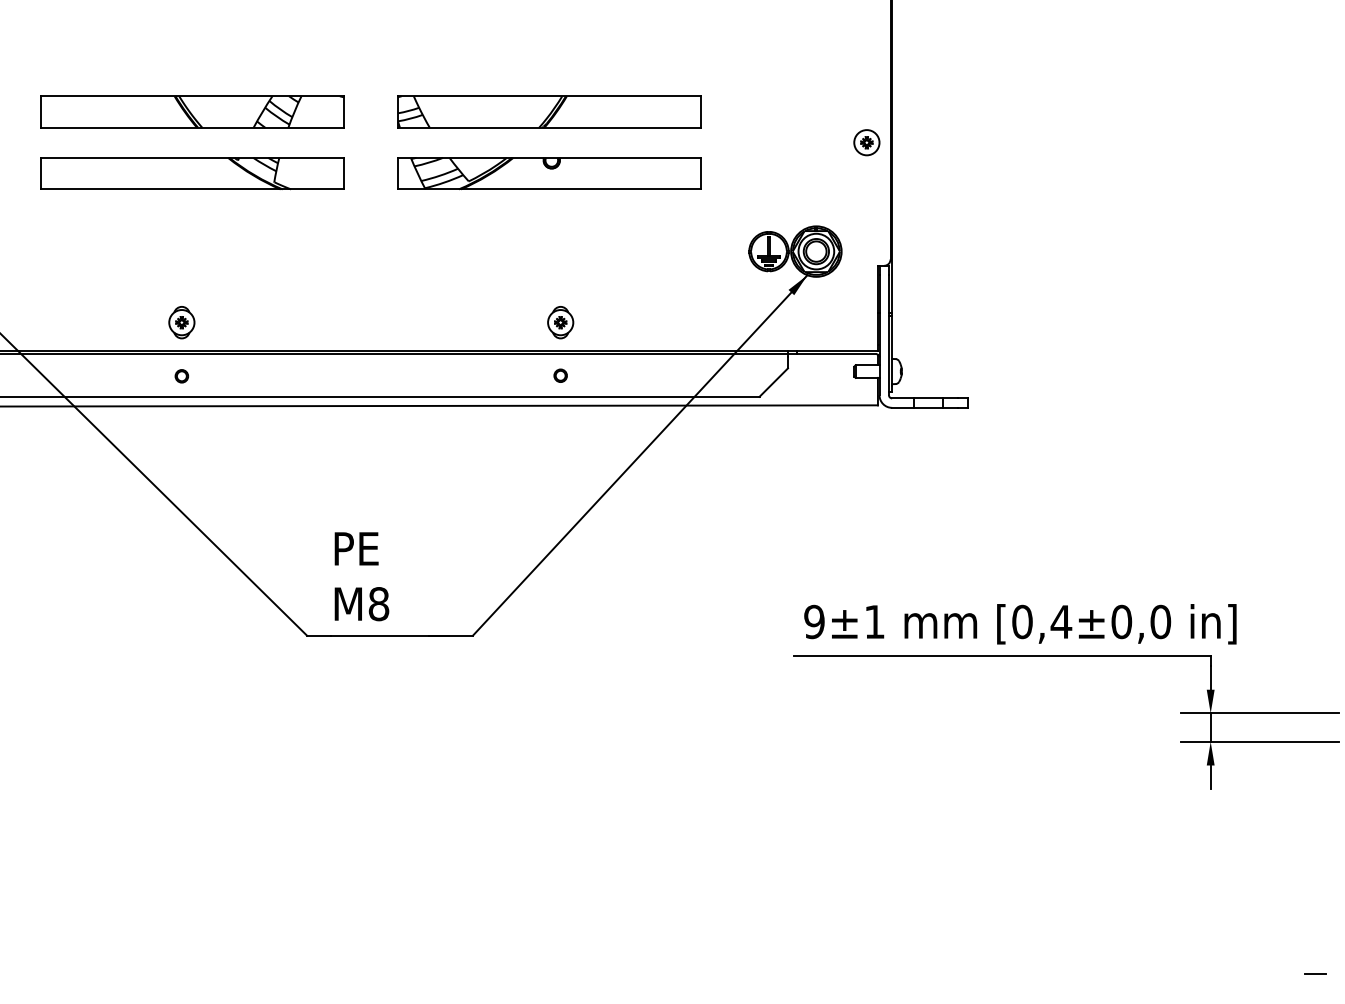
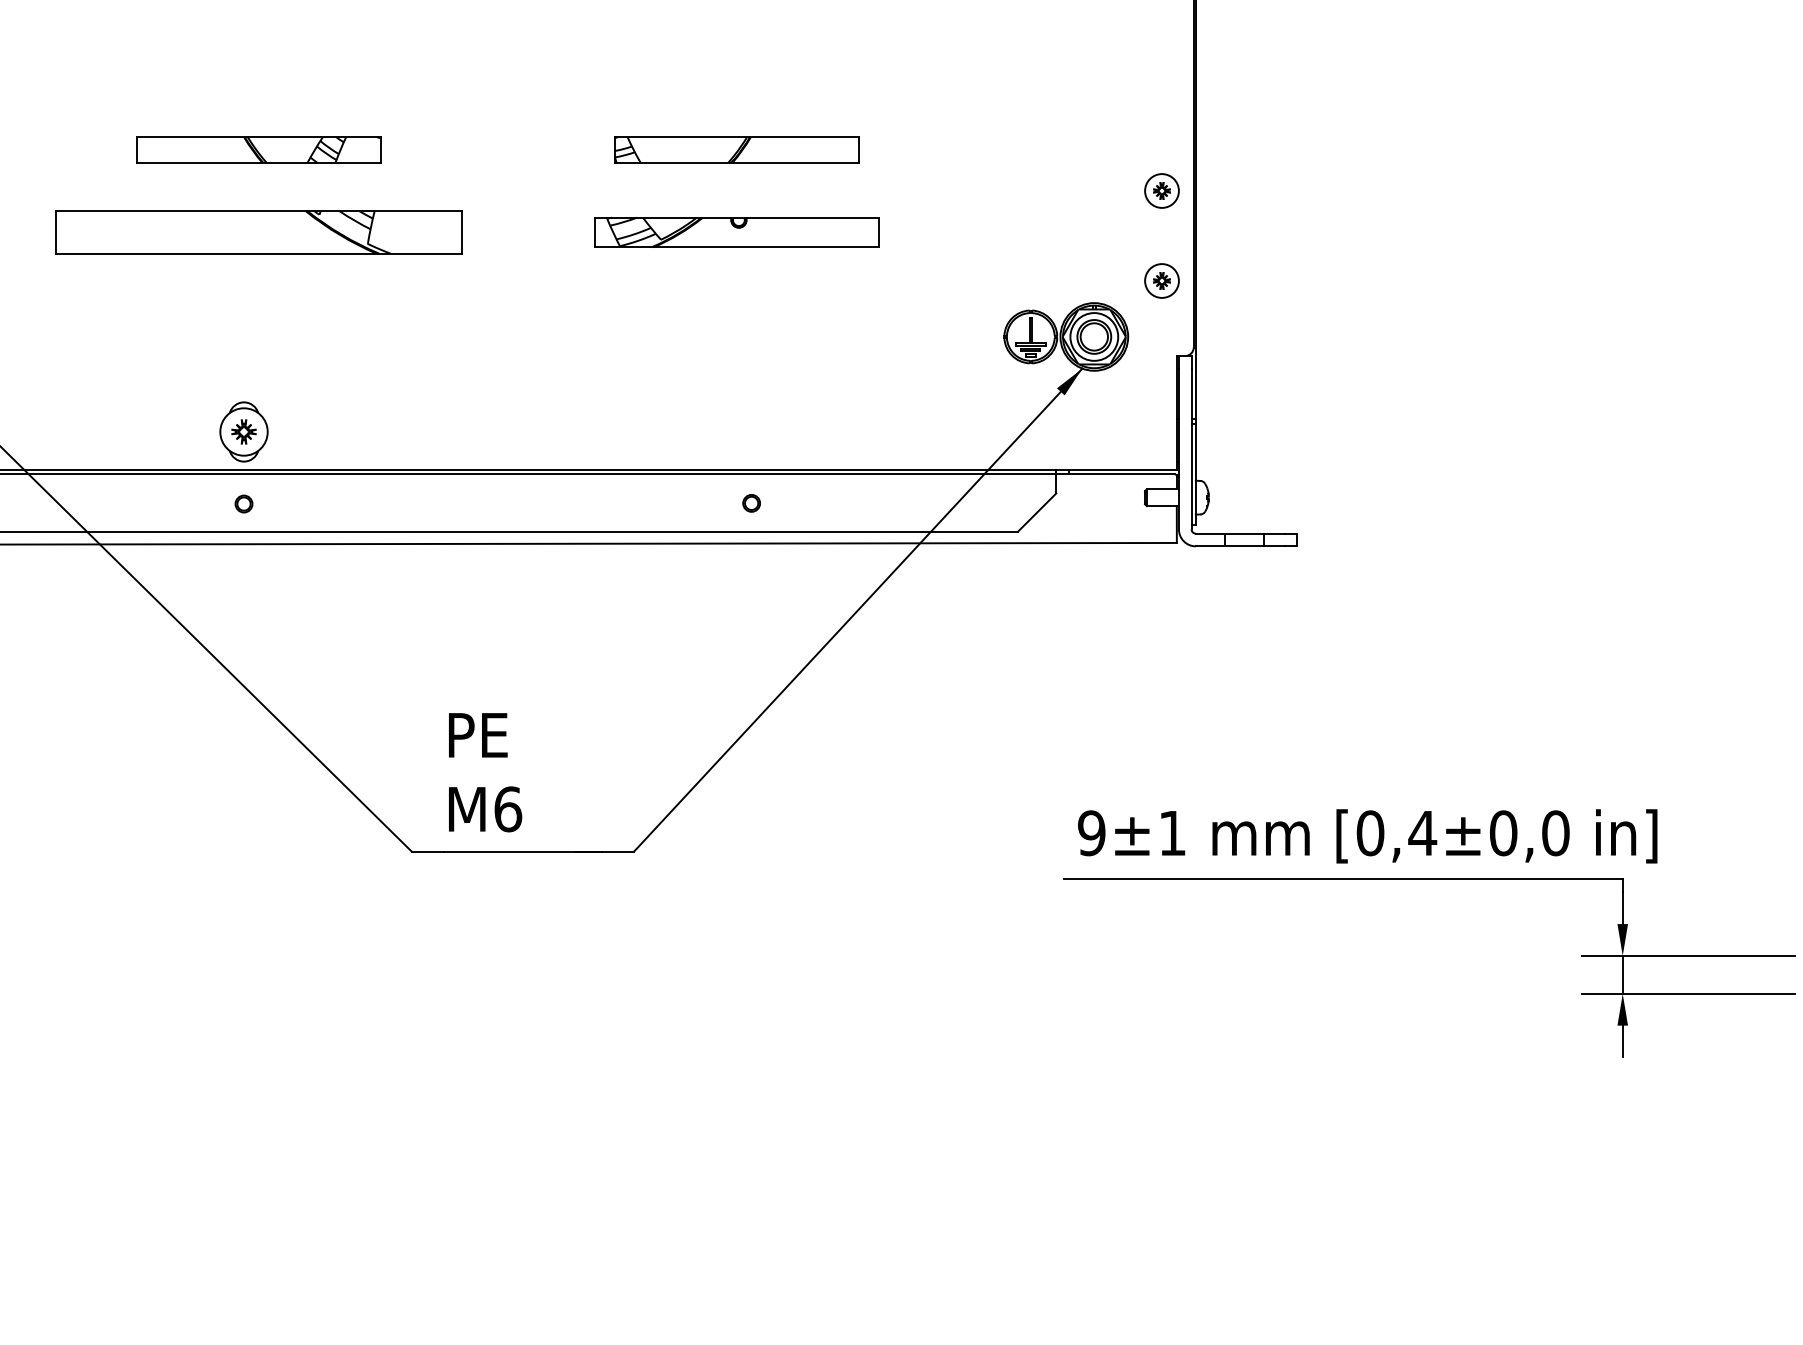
part: (192, 111) -> (258, 149), size x0.6
part: (549, 111) -> (736, 149), size x0.6
part: (549, 173) -> (736, 232), size x0.7
part: (866, 209) -> (1161, 280), added
part: (181, 322) -> (243, 432), size x1.4
part: (560, 322) -> (751, 432), removed
text: (379, 604) -> (508, 809), M8 -> M6
line: (1314, 973) -> (1762, 1304), removed

